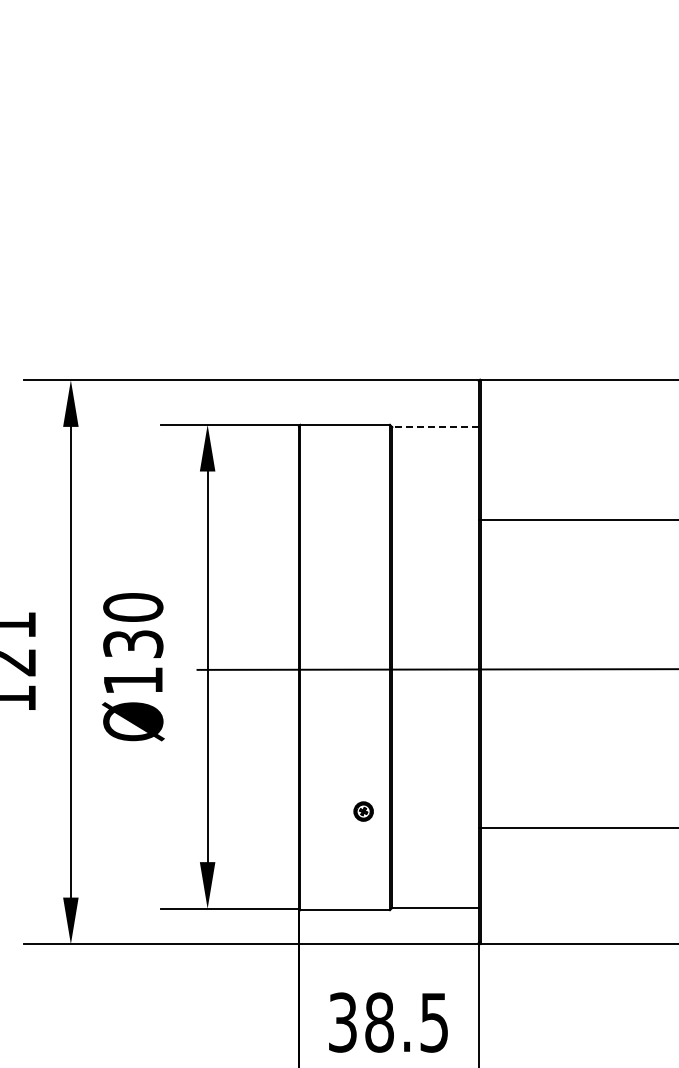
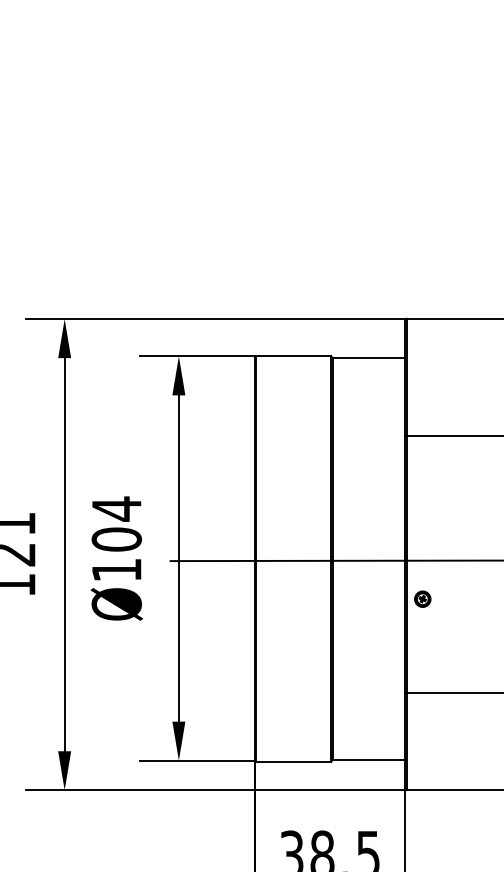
line: (434, 427) -> (368, 358), dashed -> solid
text: (133, 625) -> (116, 524), Ø130 -> Ø104
part: (363, 811) -> (422, 599), moved

